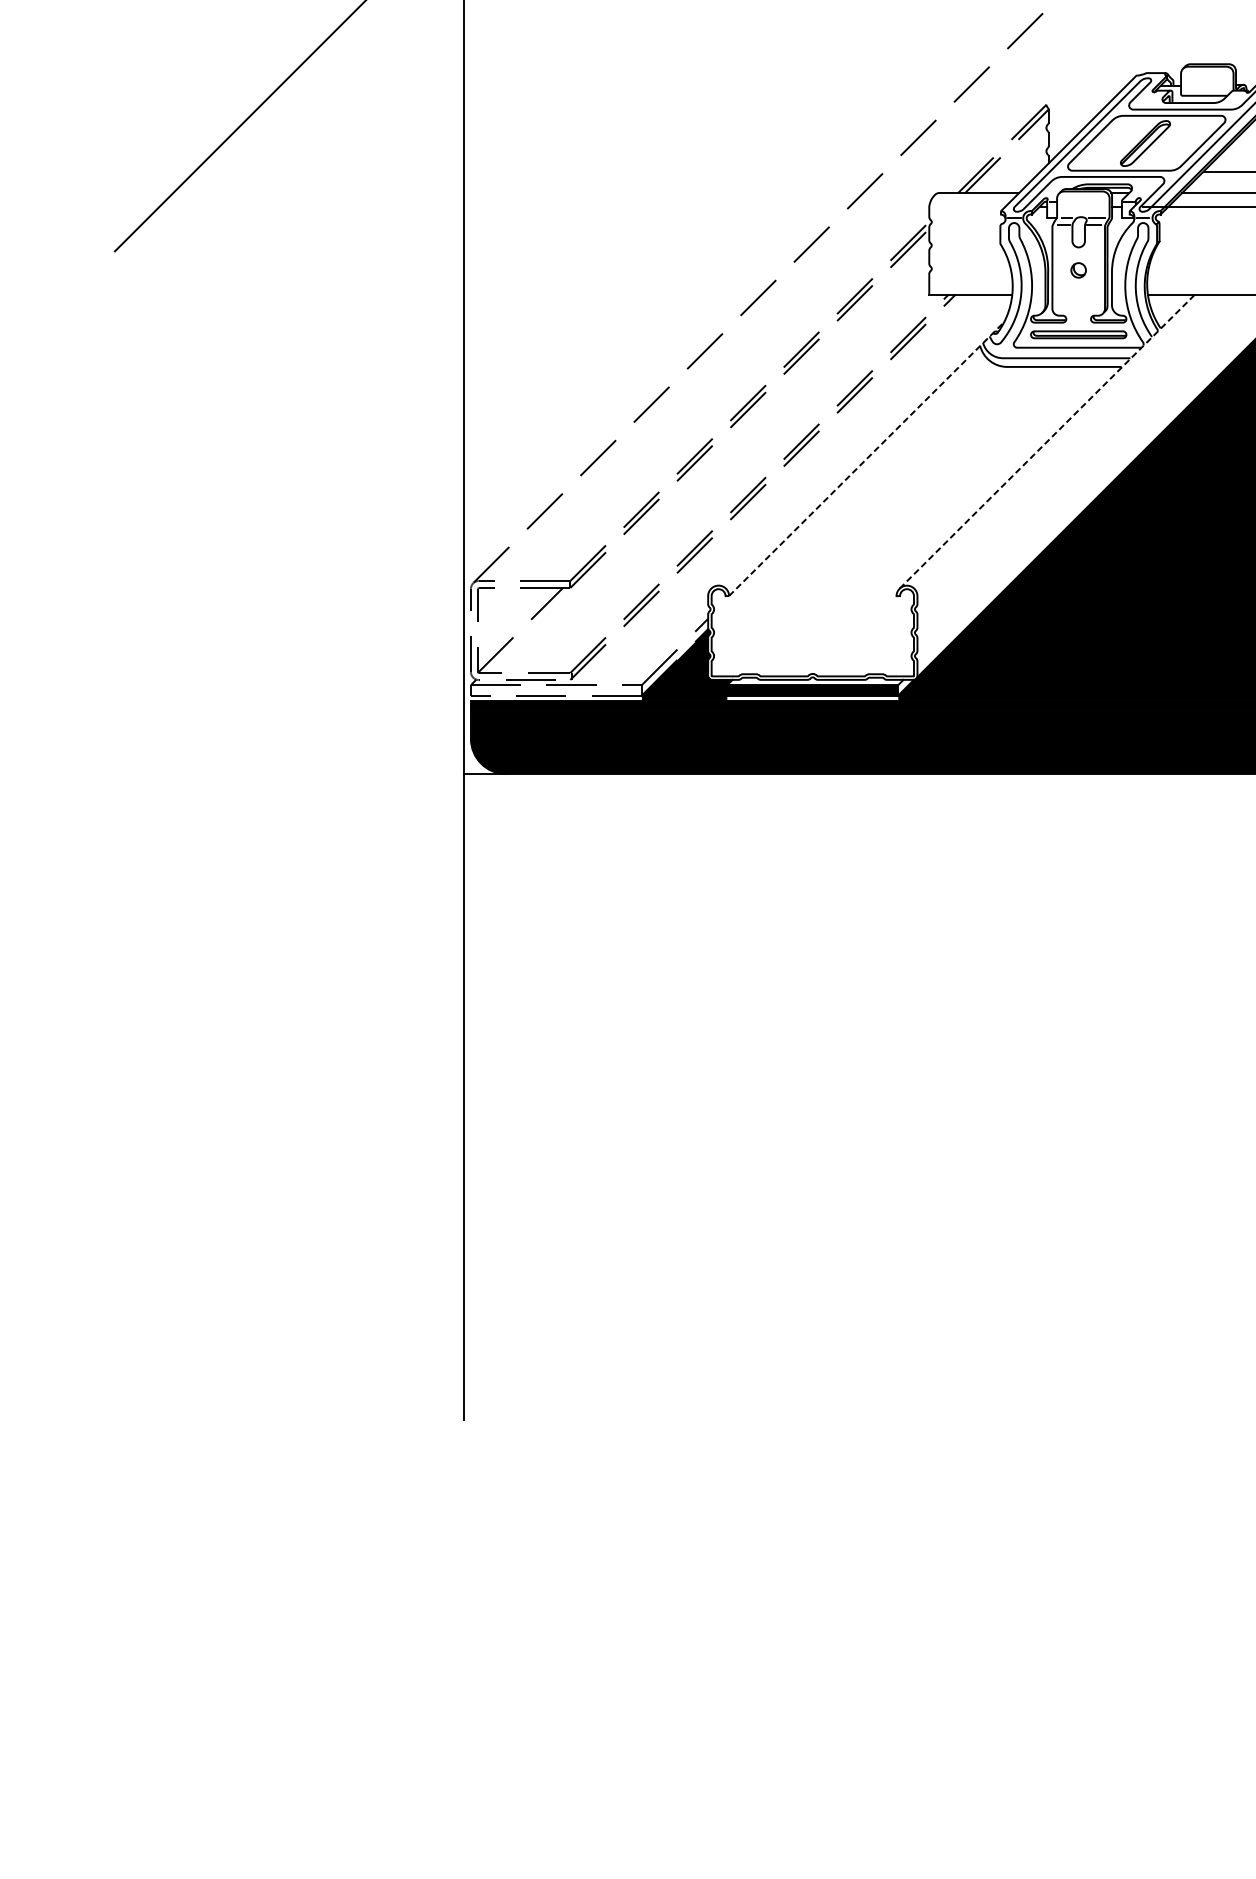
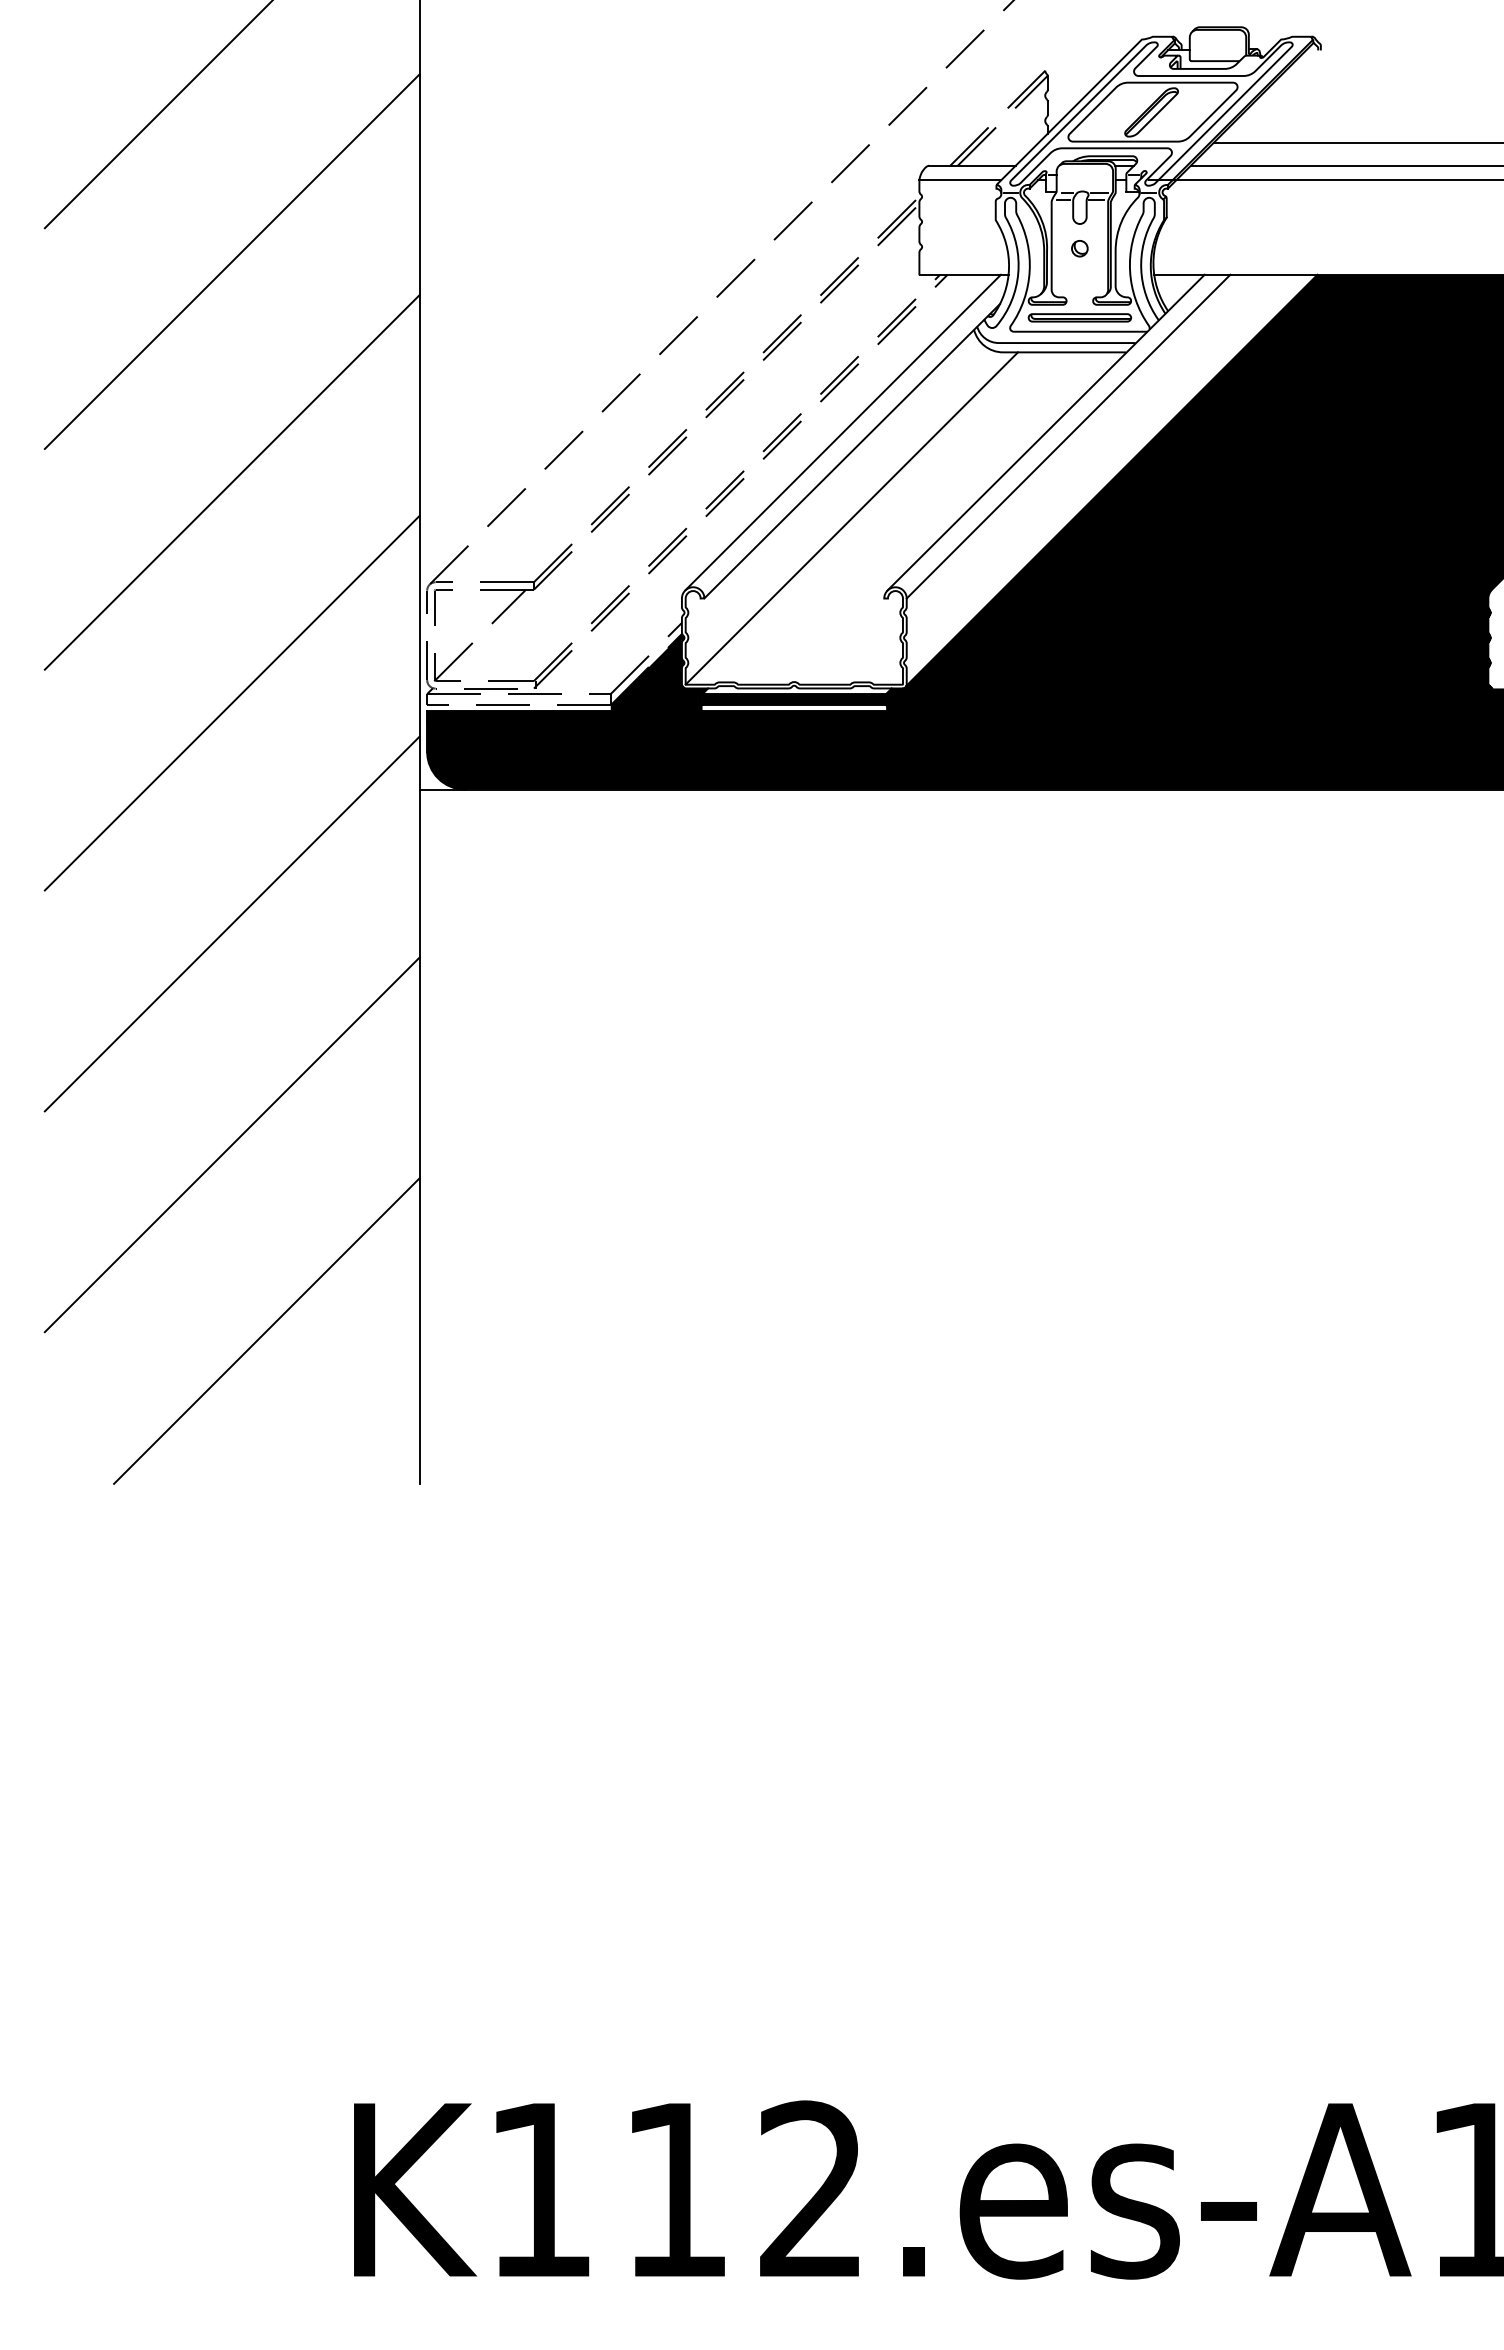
line: (967, 206) -> (960, 180), added
line: (288, 282) -> (231, 261), added
line: (857, 441) -> (842, 432), added
line: (1047, 441) -> (1046, 432), dashed -> solid
line: (1068, 445) -> (1068, 436), added
line: (866, 459) -> (852, 451), dashed -> solid
line: (288, 488) -> (231, 482), added
line: (866, 521) -> (851, 518), added
fill: (906, 687) -> (894, 696), added
line: (288, 692) -> (231, 702), added
line: (288, 898) -> (231, 923), added
line: (288, 1104) -> (231, 1144), added
line: (321, 1277) -> (266, 1330), added

